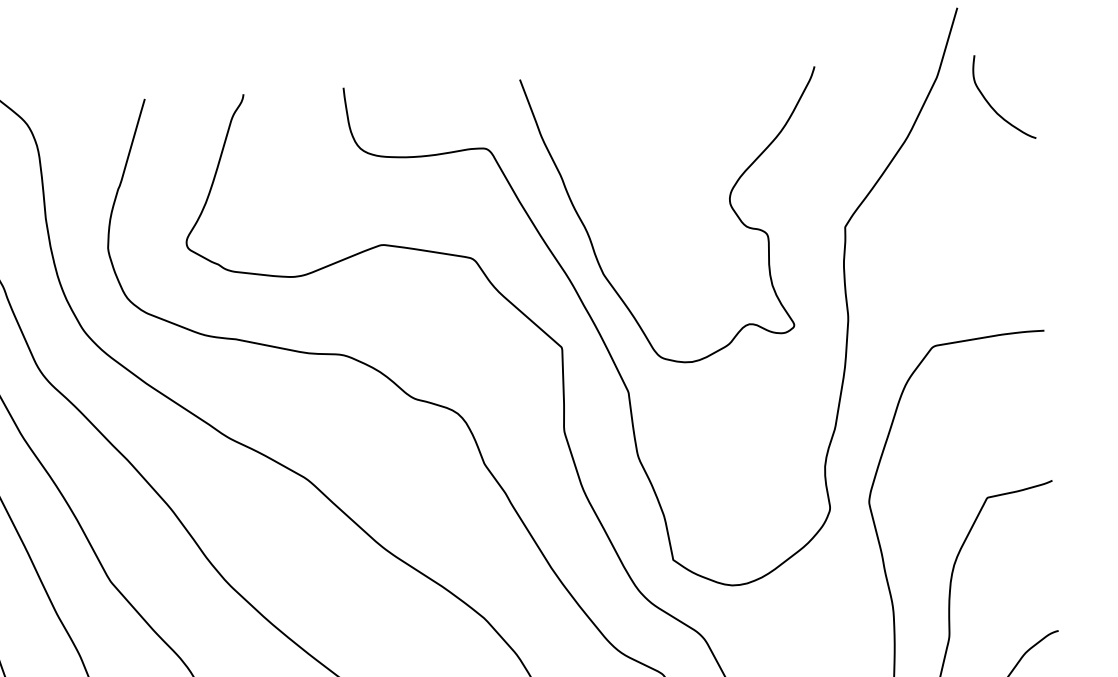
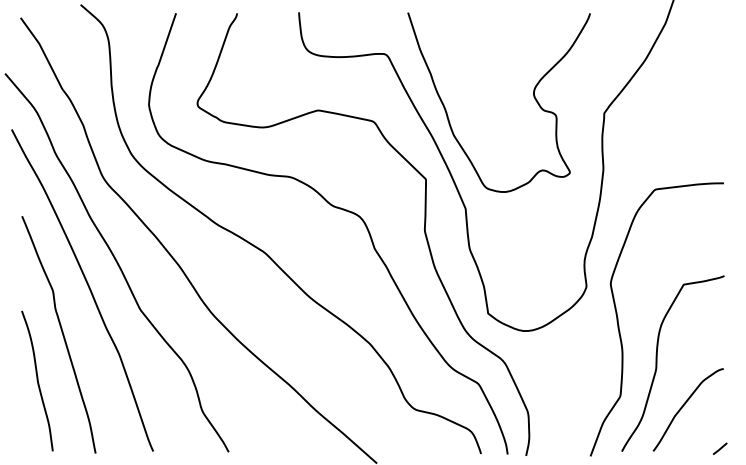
curve: (993, 106) -> (699, 43), removed

